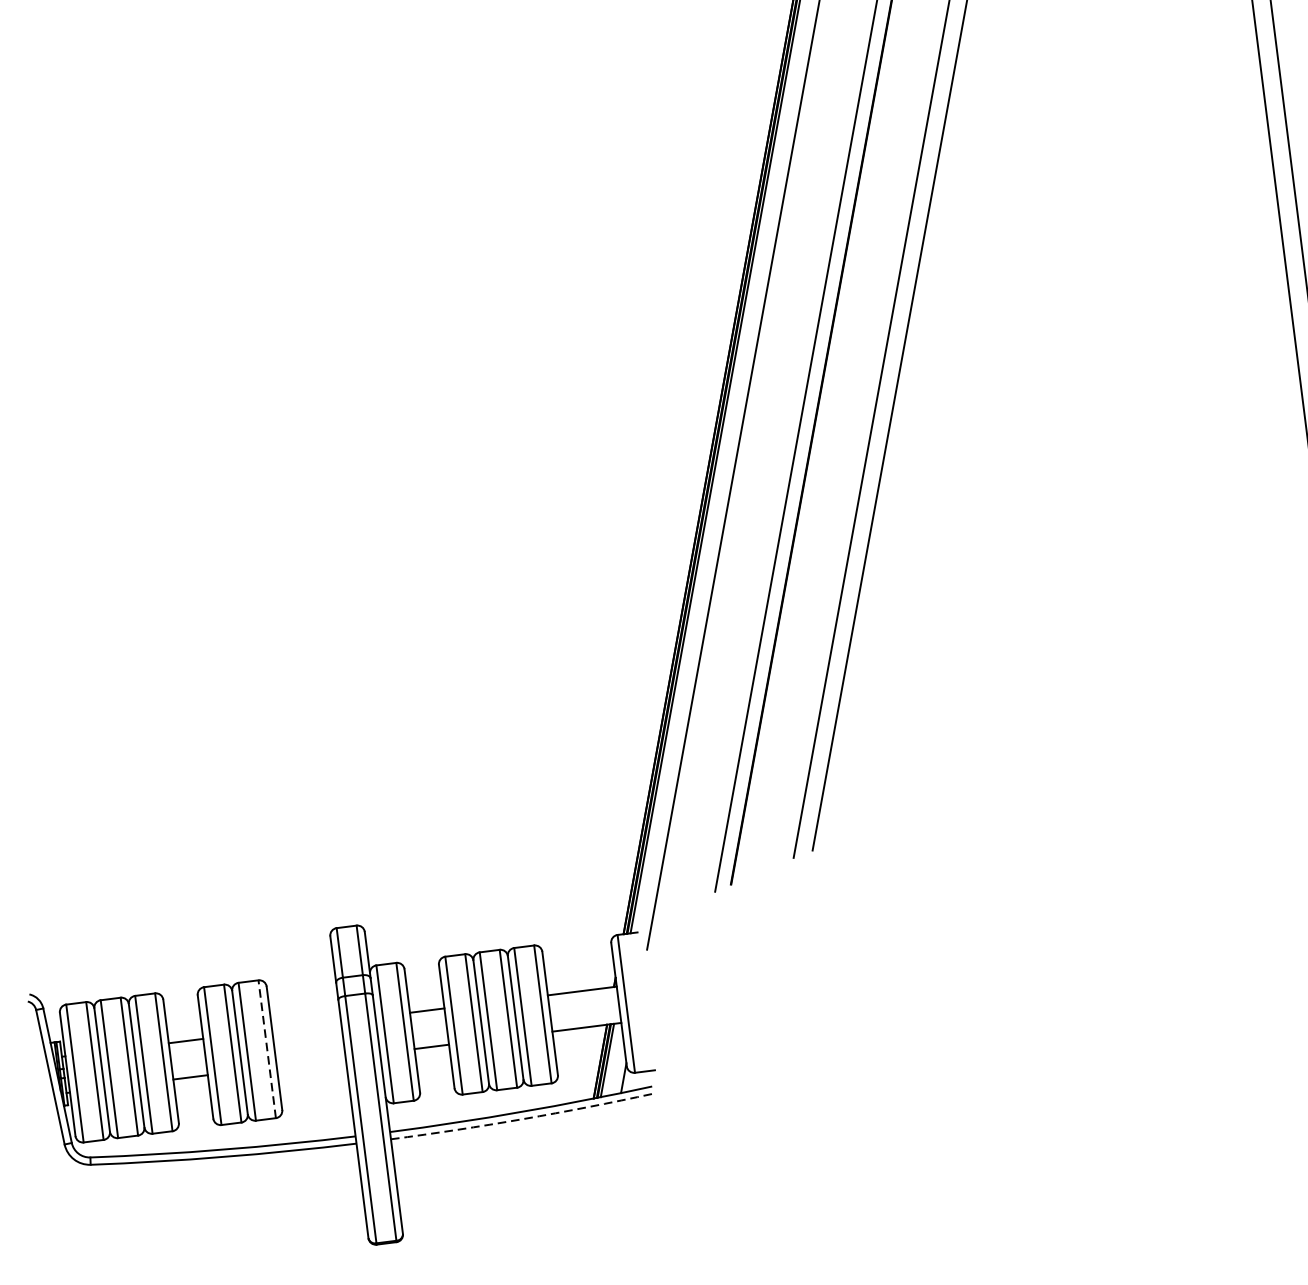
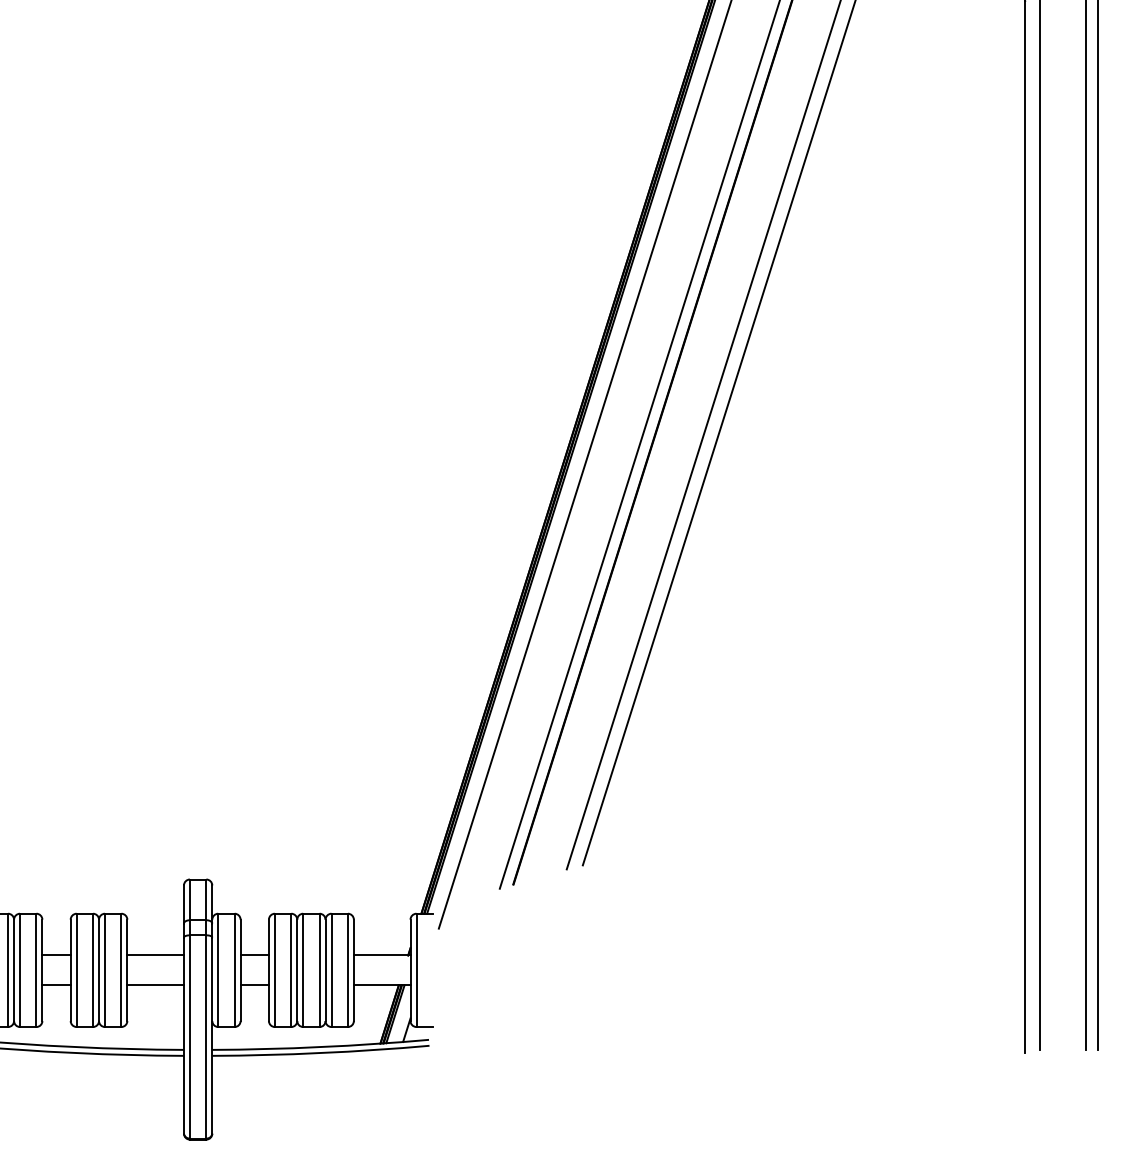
line: (306, 1025) -> (155, 955), added
line: (267, 1049) -> (121, 970), dashed -> solid
line: (311, 1062) -> (155, 985), added
arc: (523, 1119) -> (321, 1053), dashed -> solid

